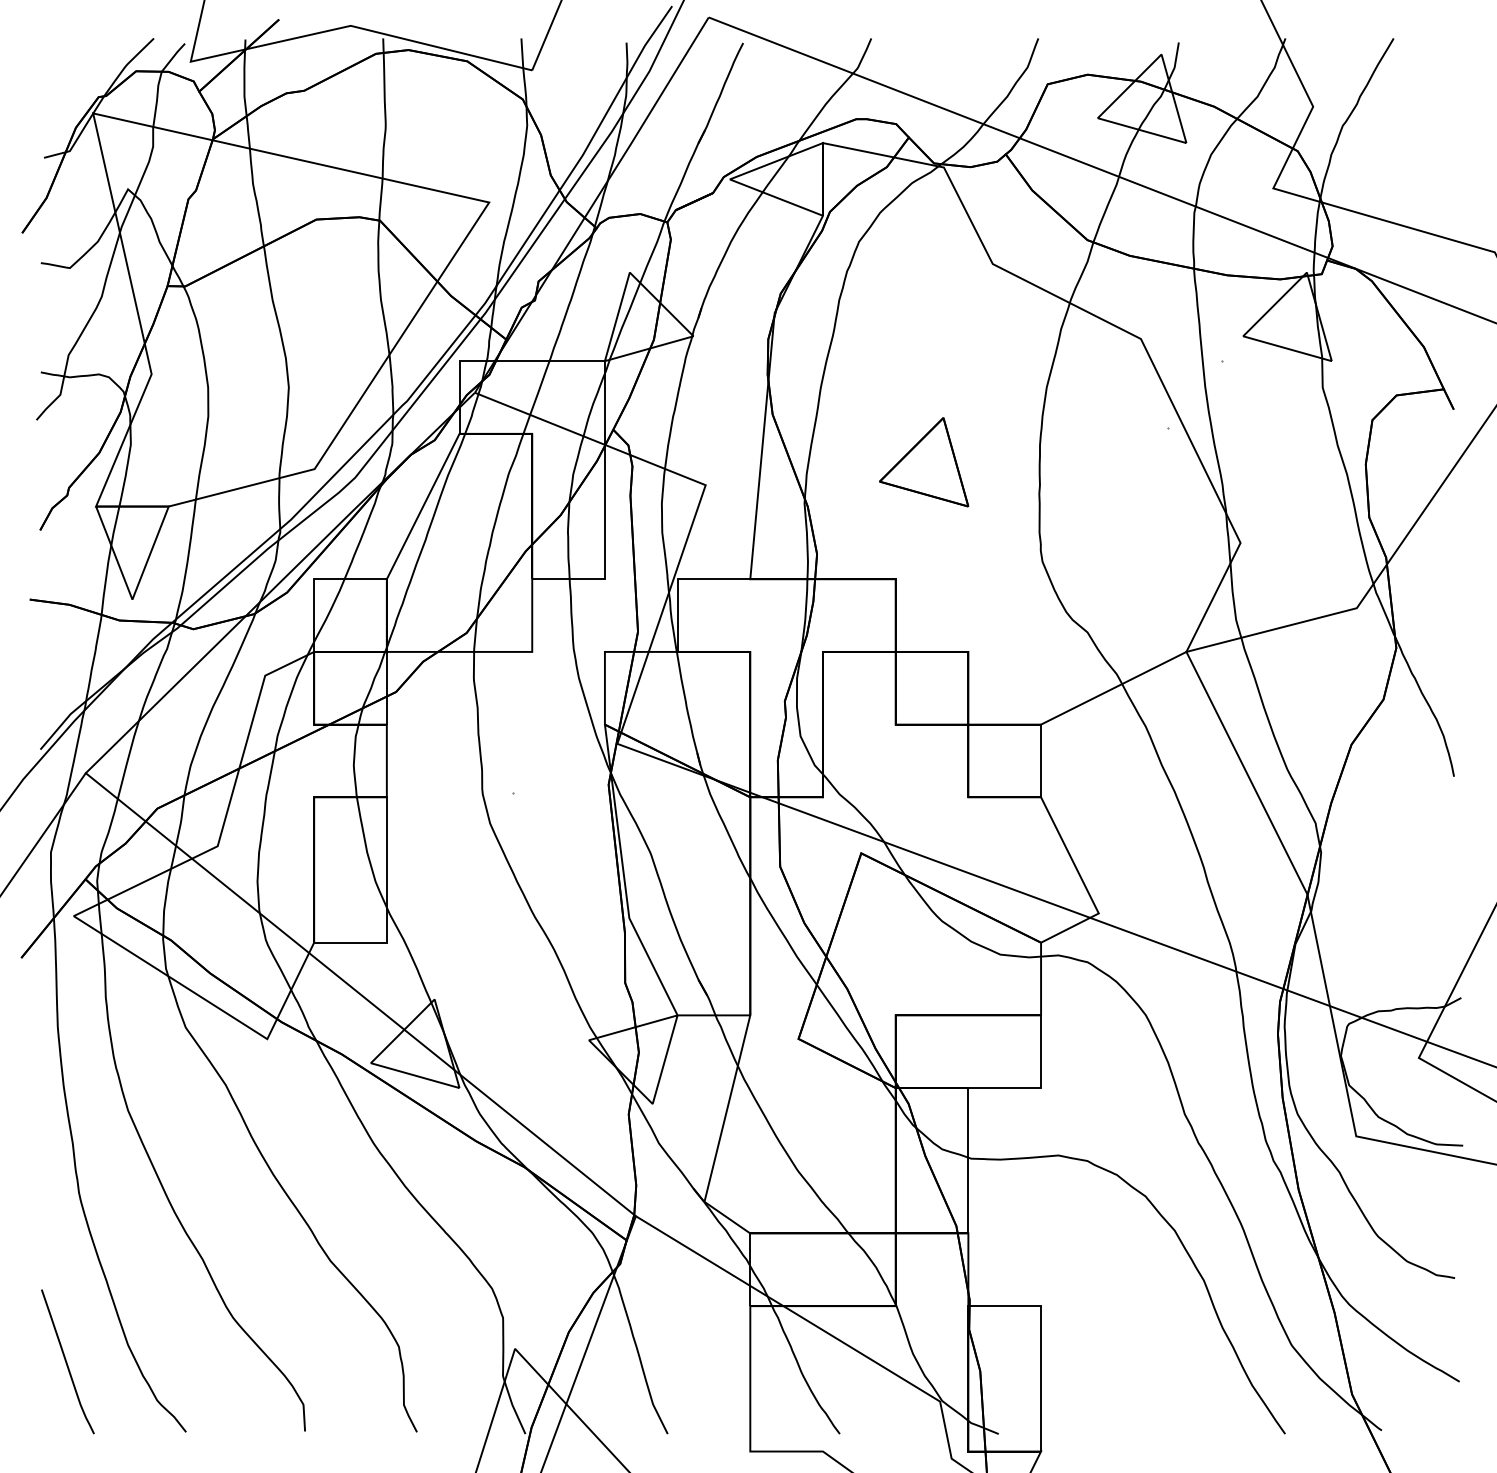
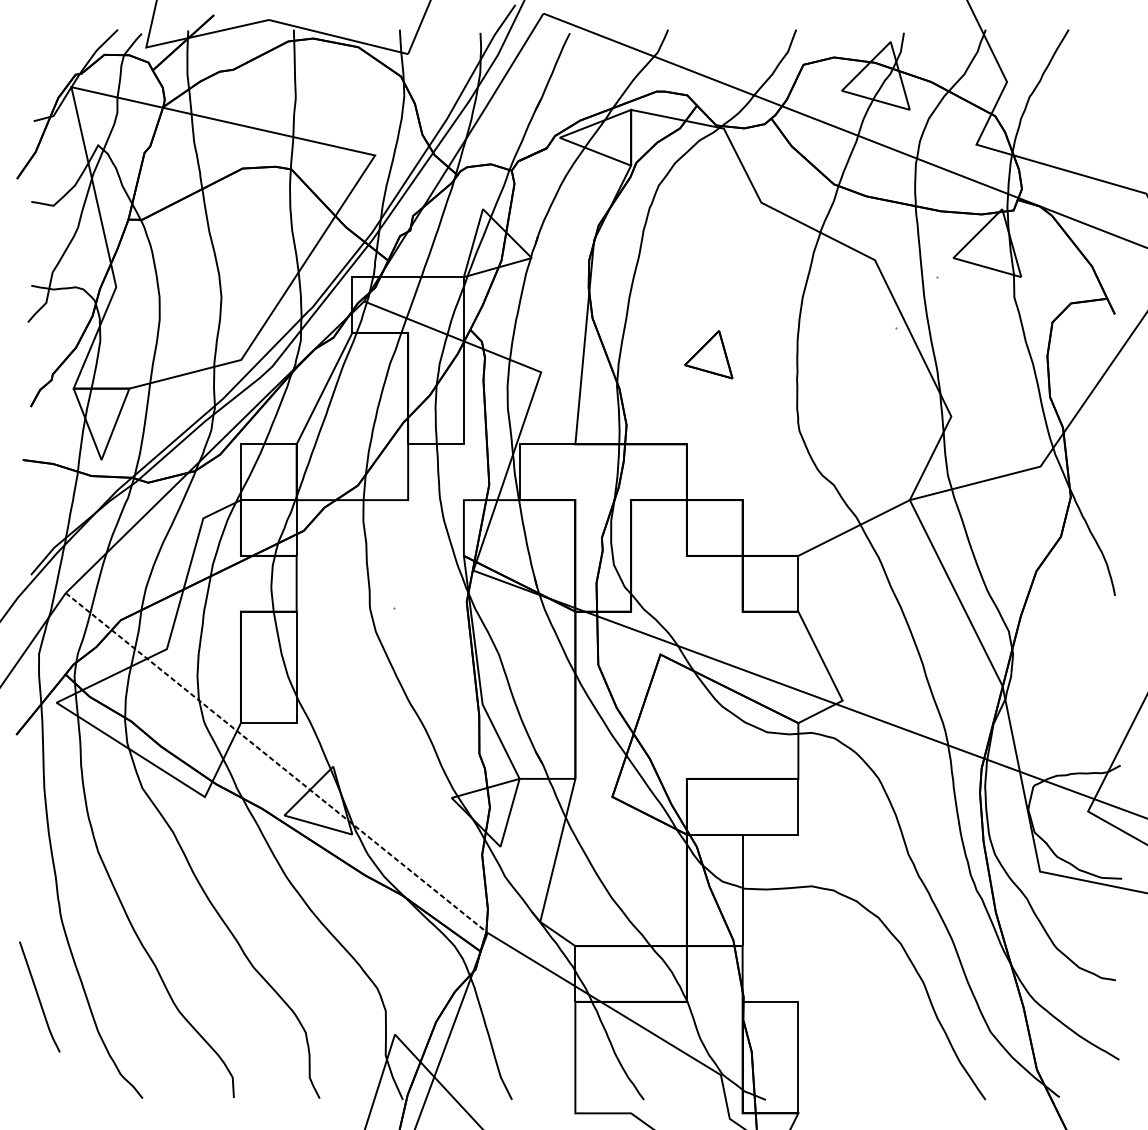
part: (924, 462) -> (708, 354), size x0.7
line: (361, 995) -> (277, 763), solid -> dashed
curve: (66, 1361) -> (38, 996), moved

